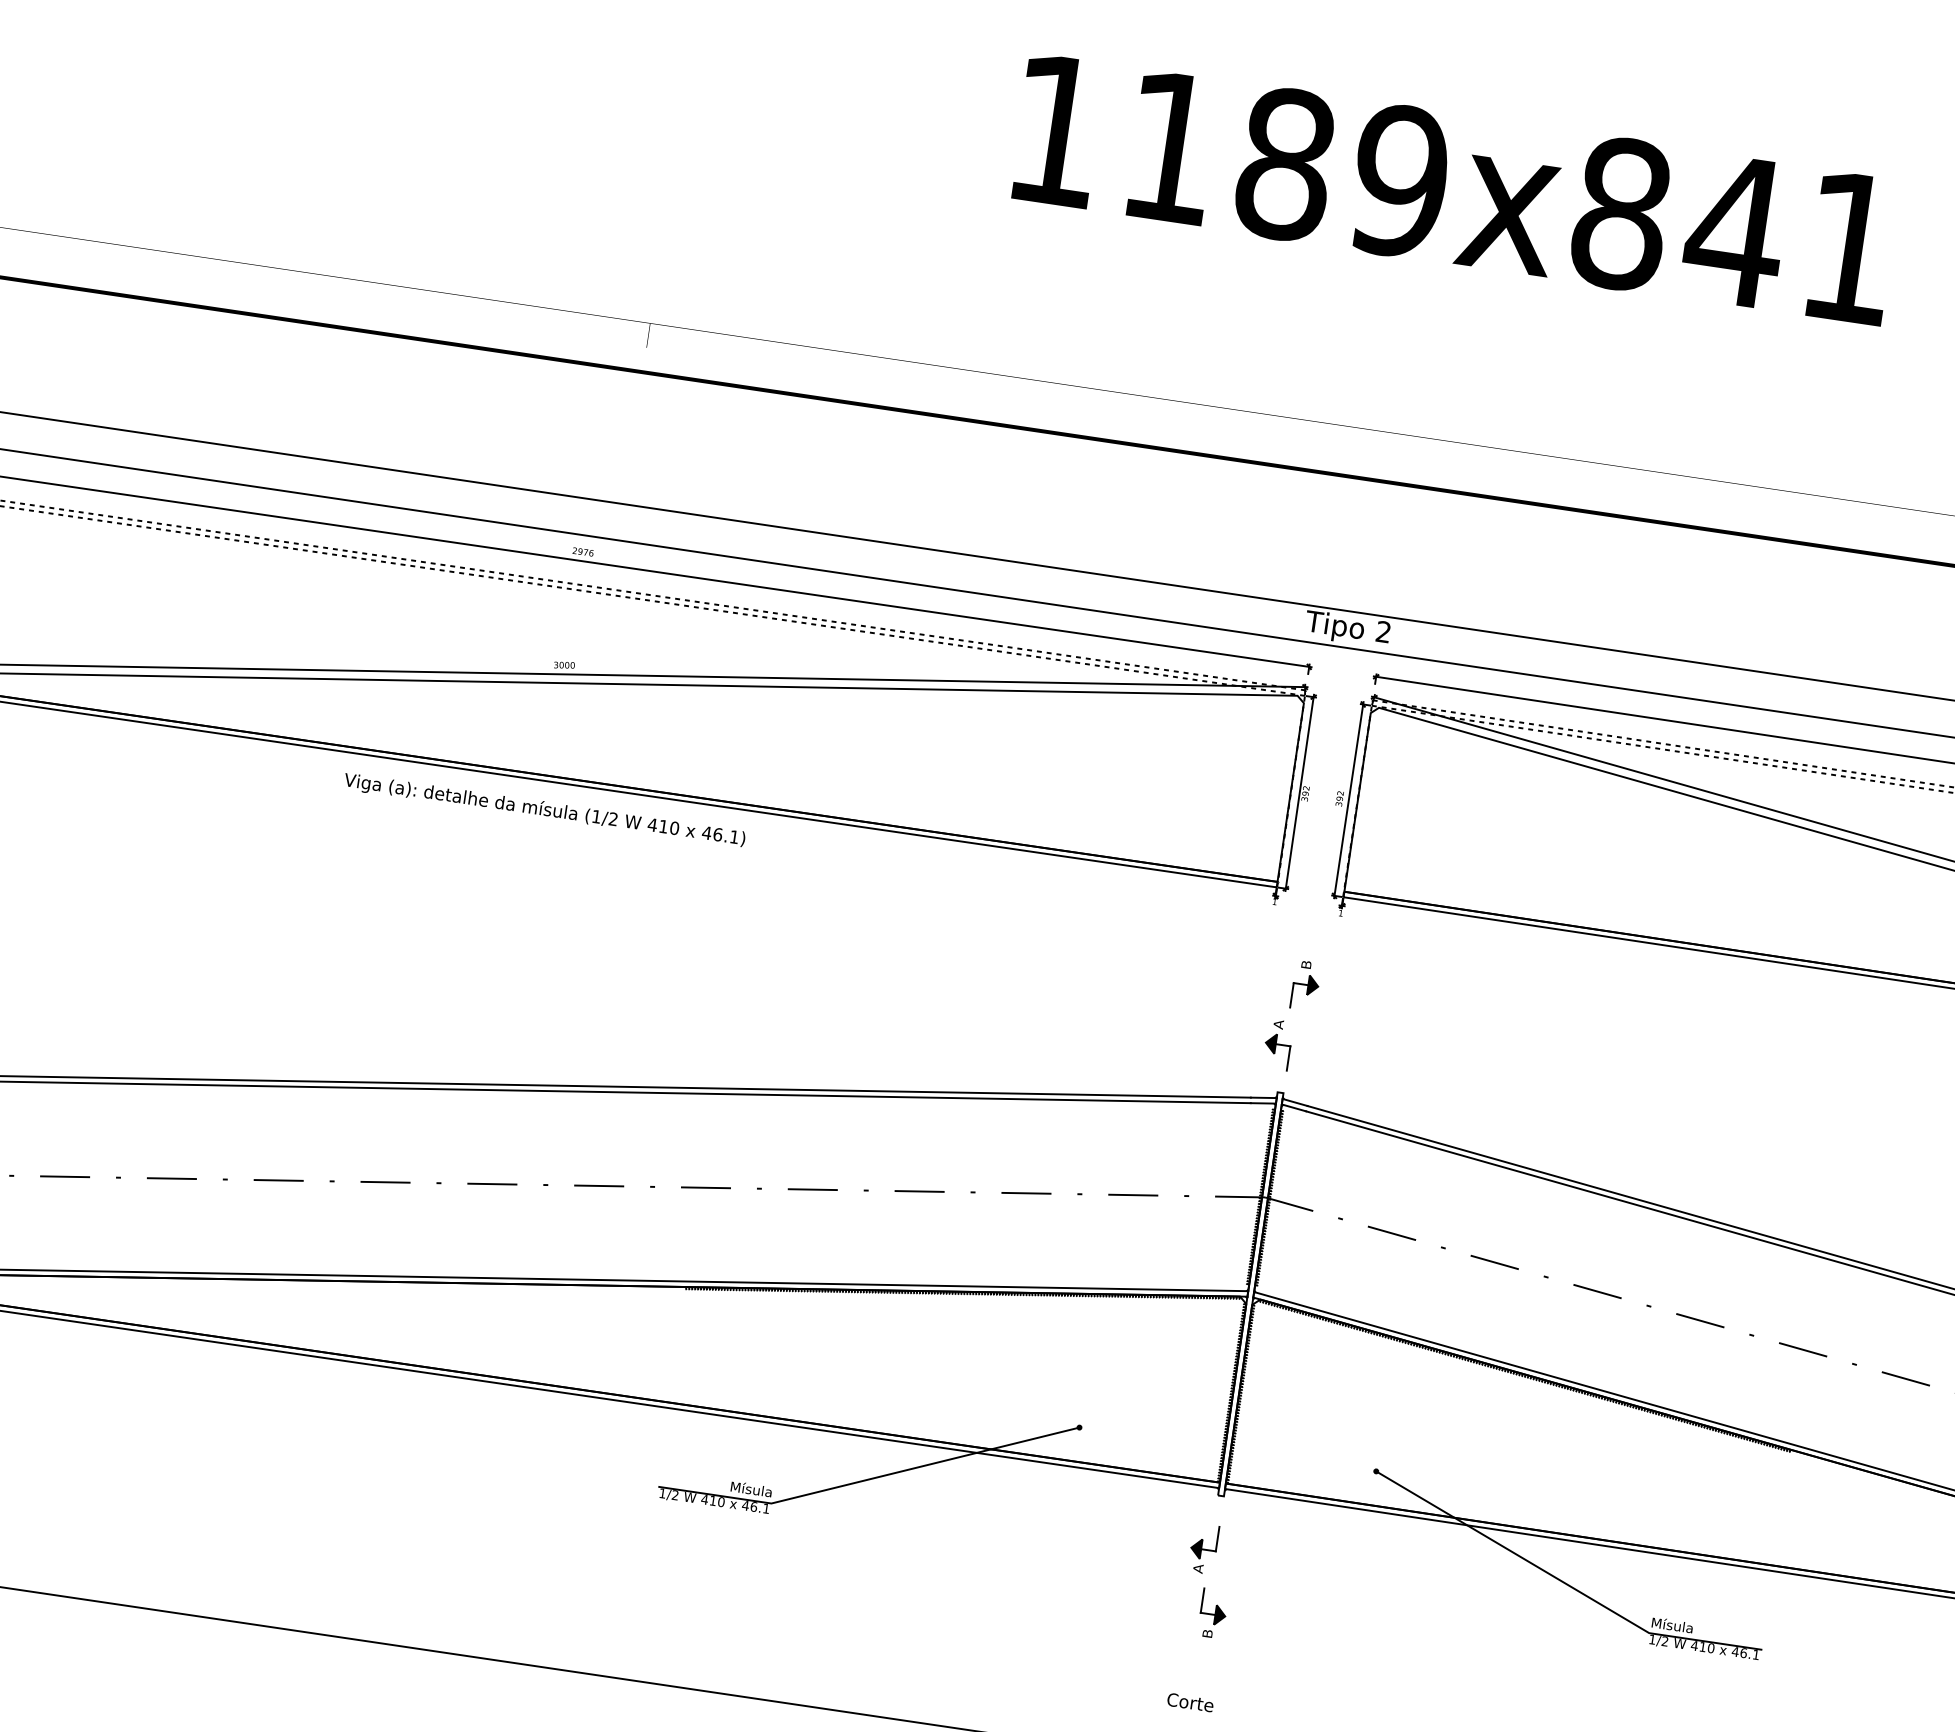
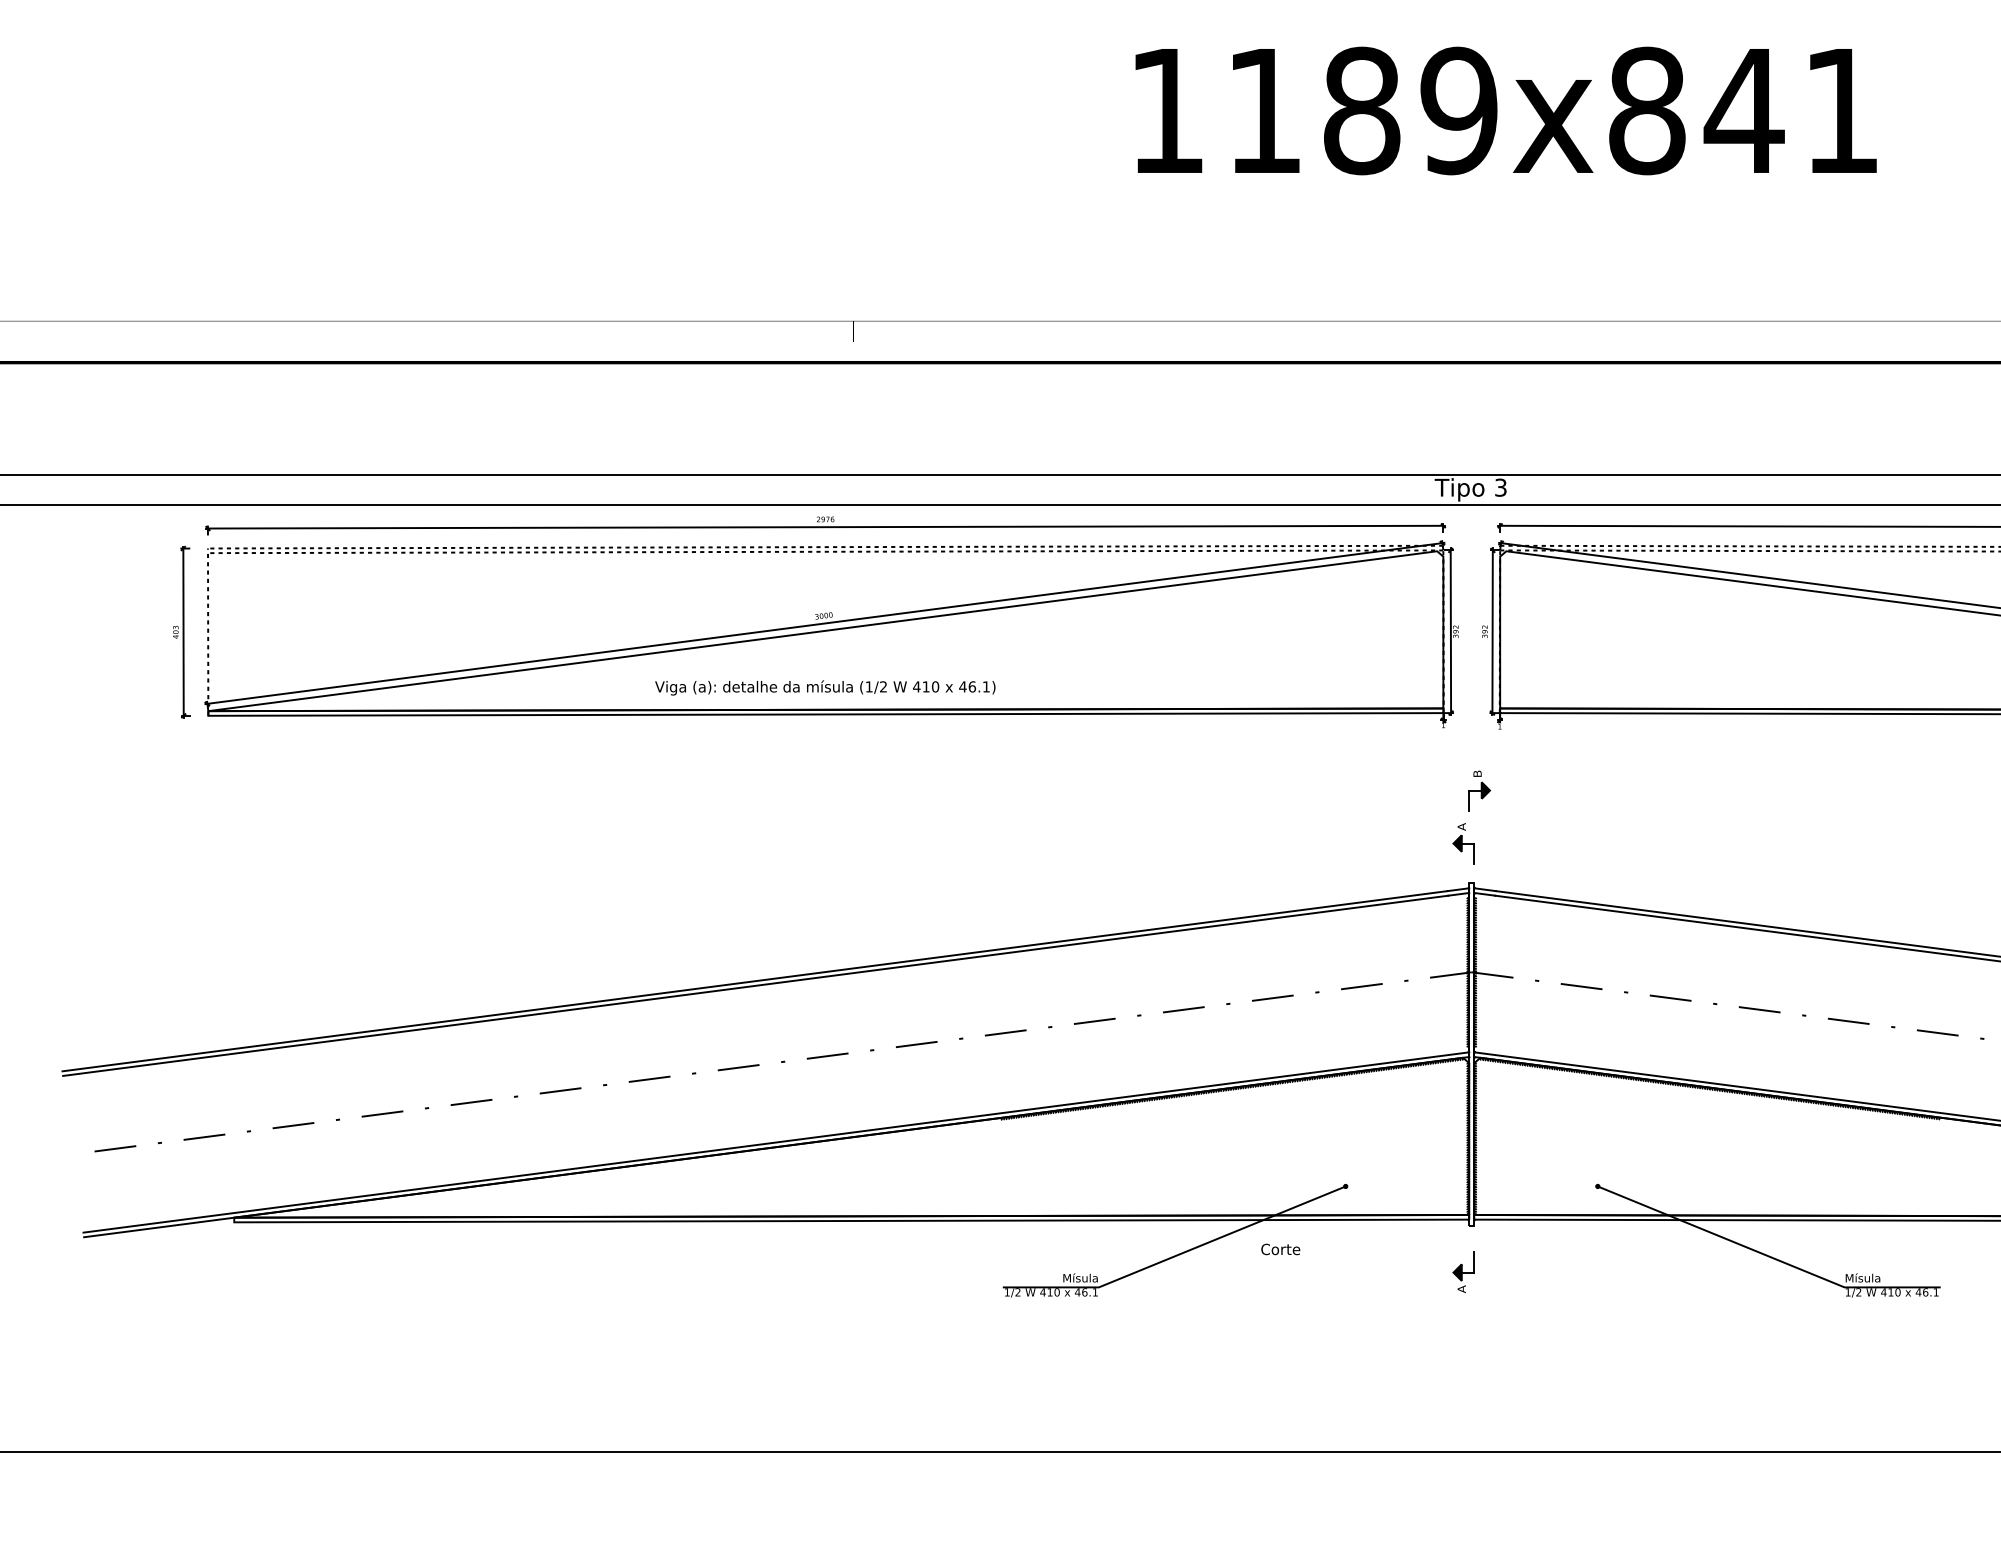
text: (1383, 631) -> (1500, 487), 2 -> 3
text: (545, 809) -> (825, 687), moved
part: (1212, 1613) -> (1479, 1324), removed
text: (1190, 1702) -> (1280, 1249), moved

